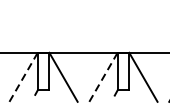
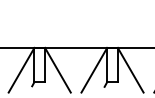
line: (23, 77) -> (21, 70), dashed -> solid
line: (103, 77) -> (94, 70), dashed -> solid

